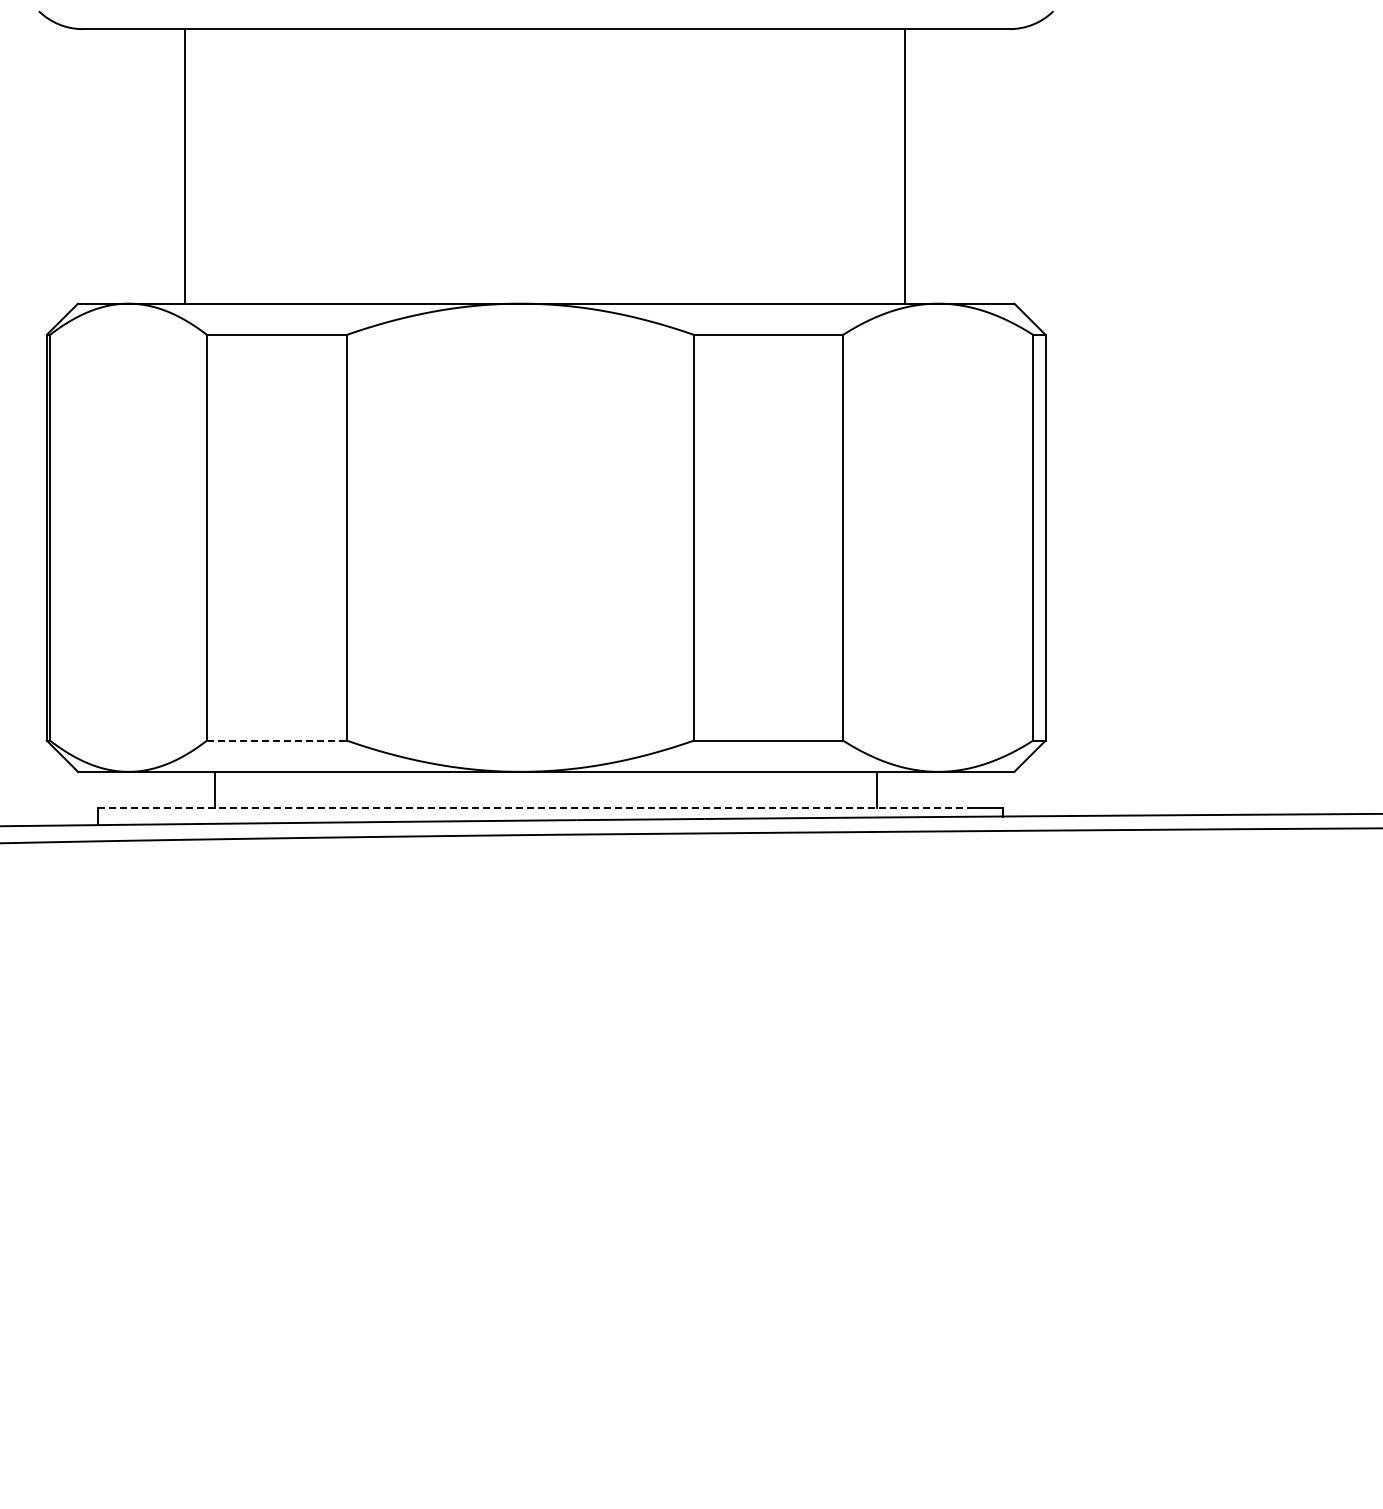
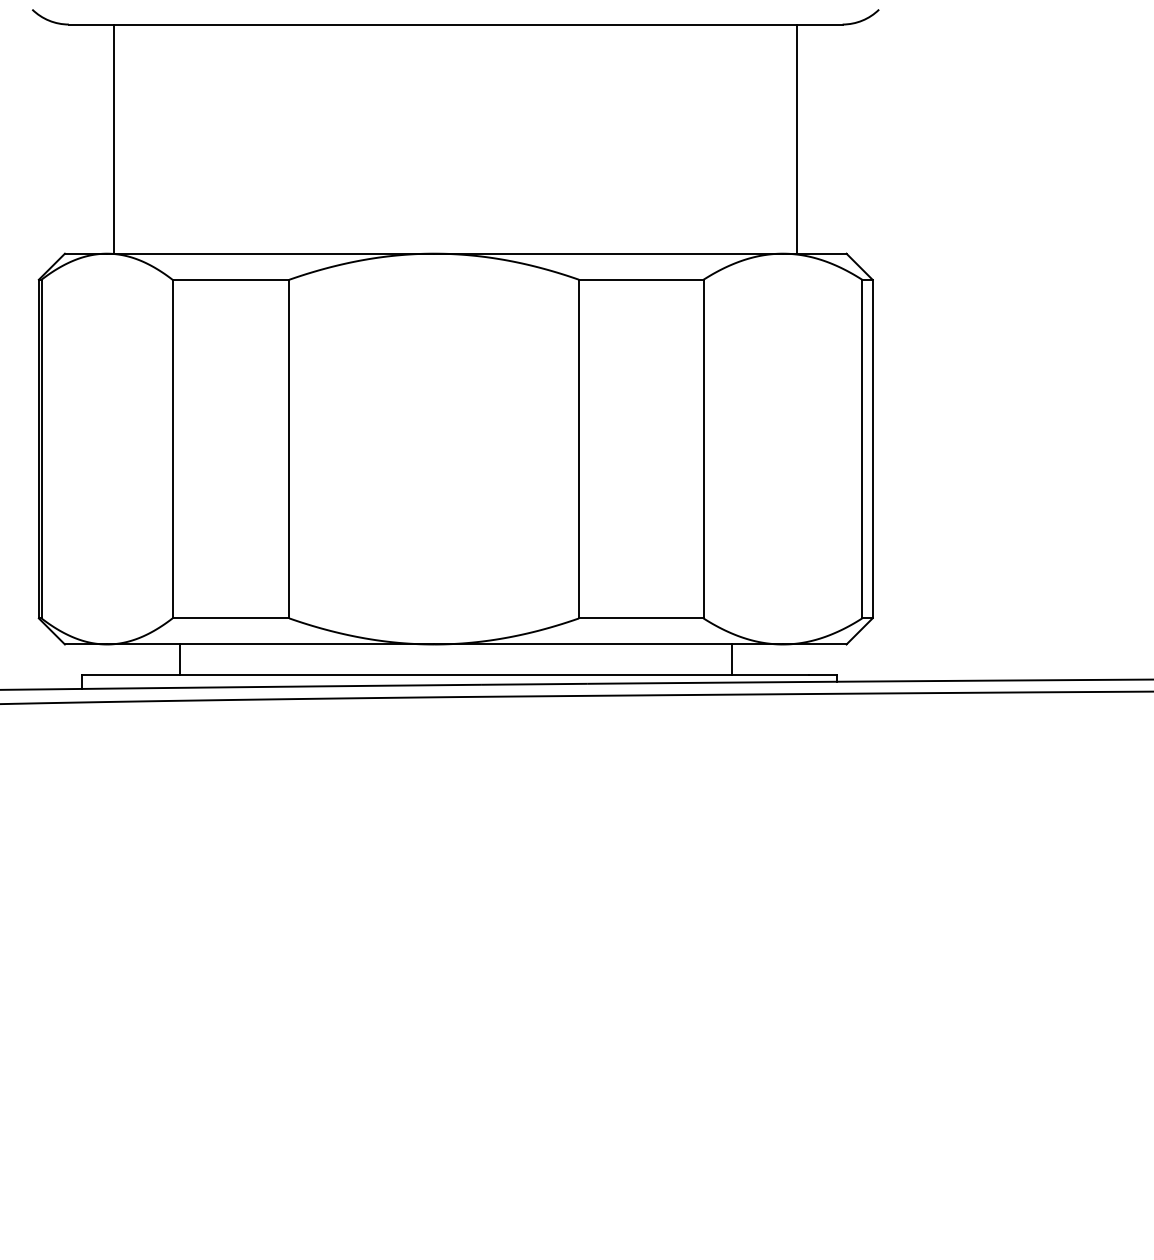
line: (185, 166) -> (114, 139), moved
line: (905, 166) -> (797, 139), moved
line: (276, 740) -> (230, 618), dashed -> solid
line: (534, 807) -> (445, 674), dashed -> solid

